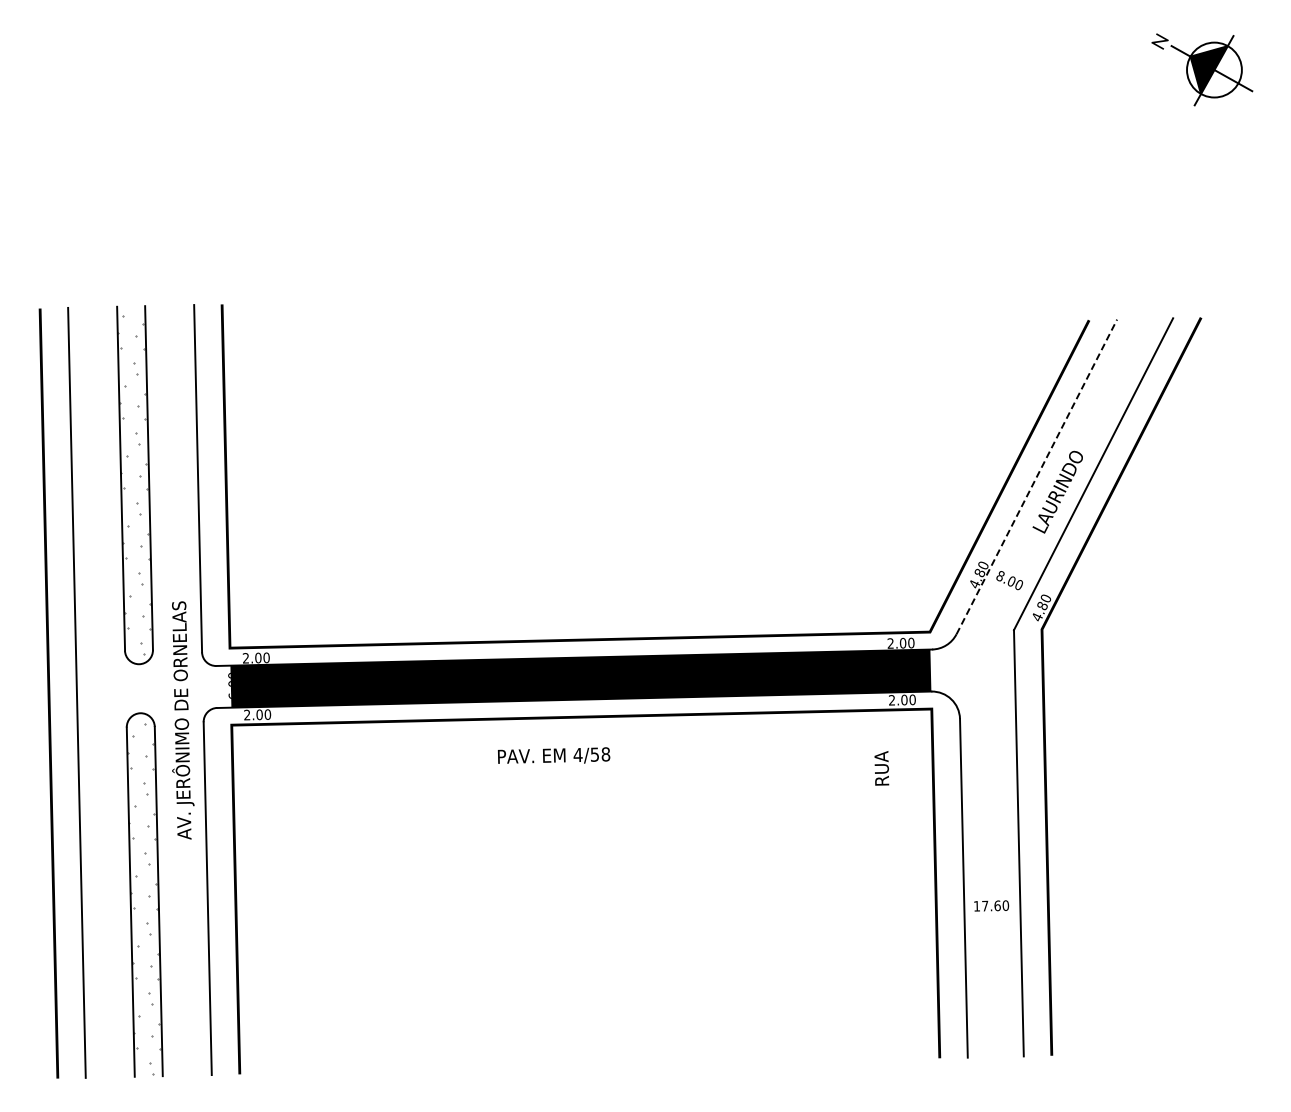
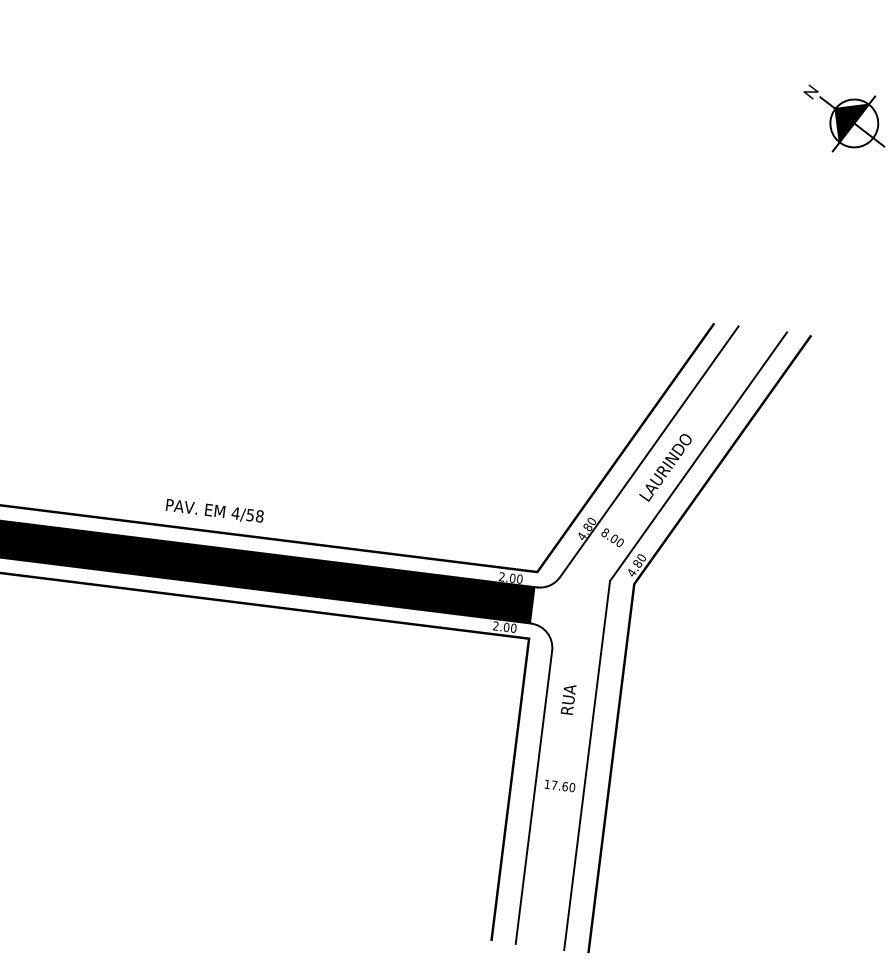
line: (1036, 476) -> (649, 451), dashed -> solid
text: (554, 755) -> (215, 510), moved
text: (881, 768) -> (568, 699), moved
text: (991, 905) -> (560, 785), moved

